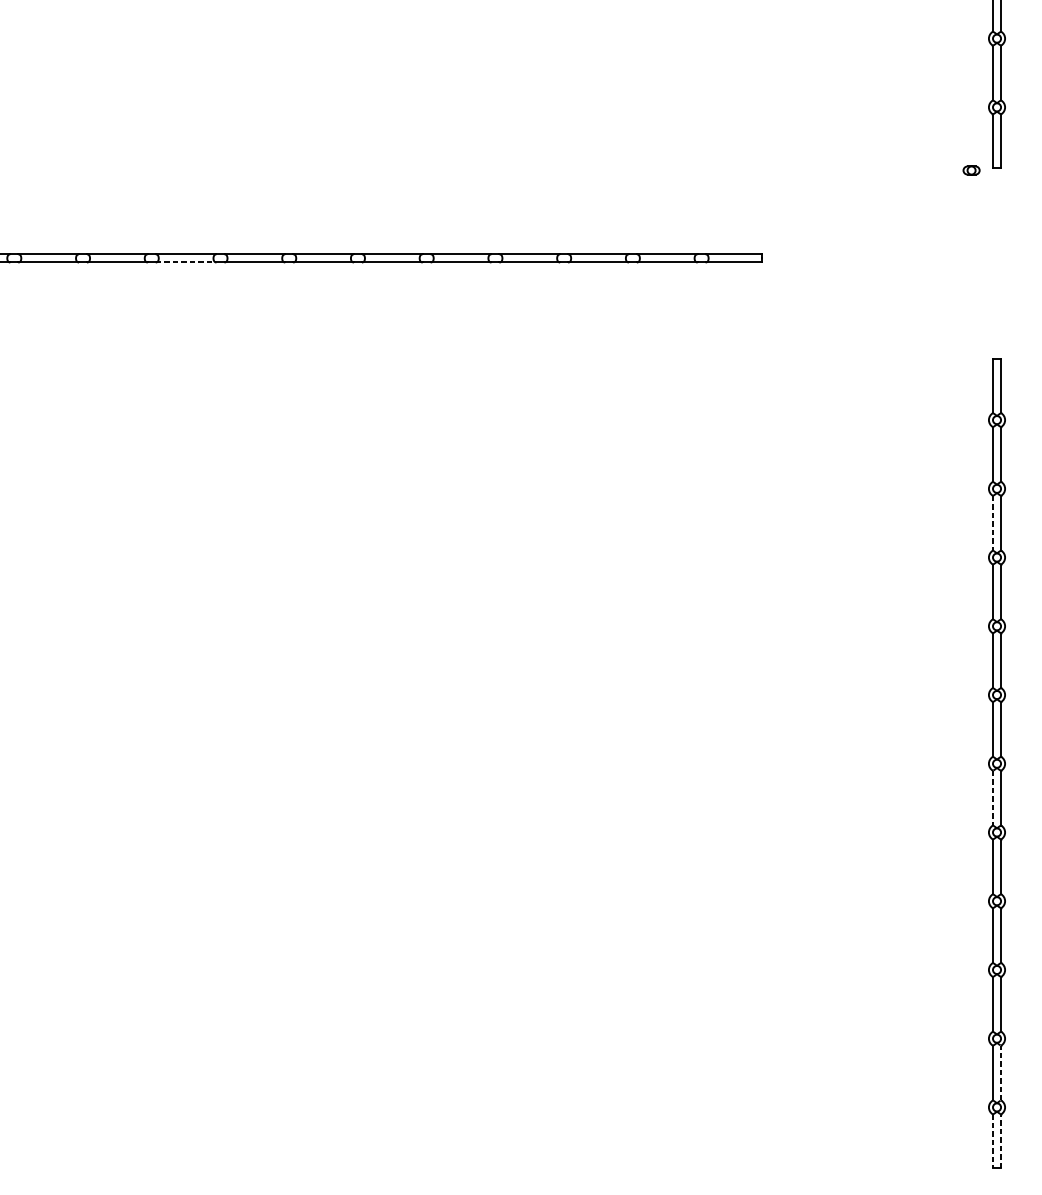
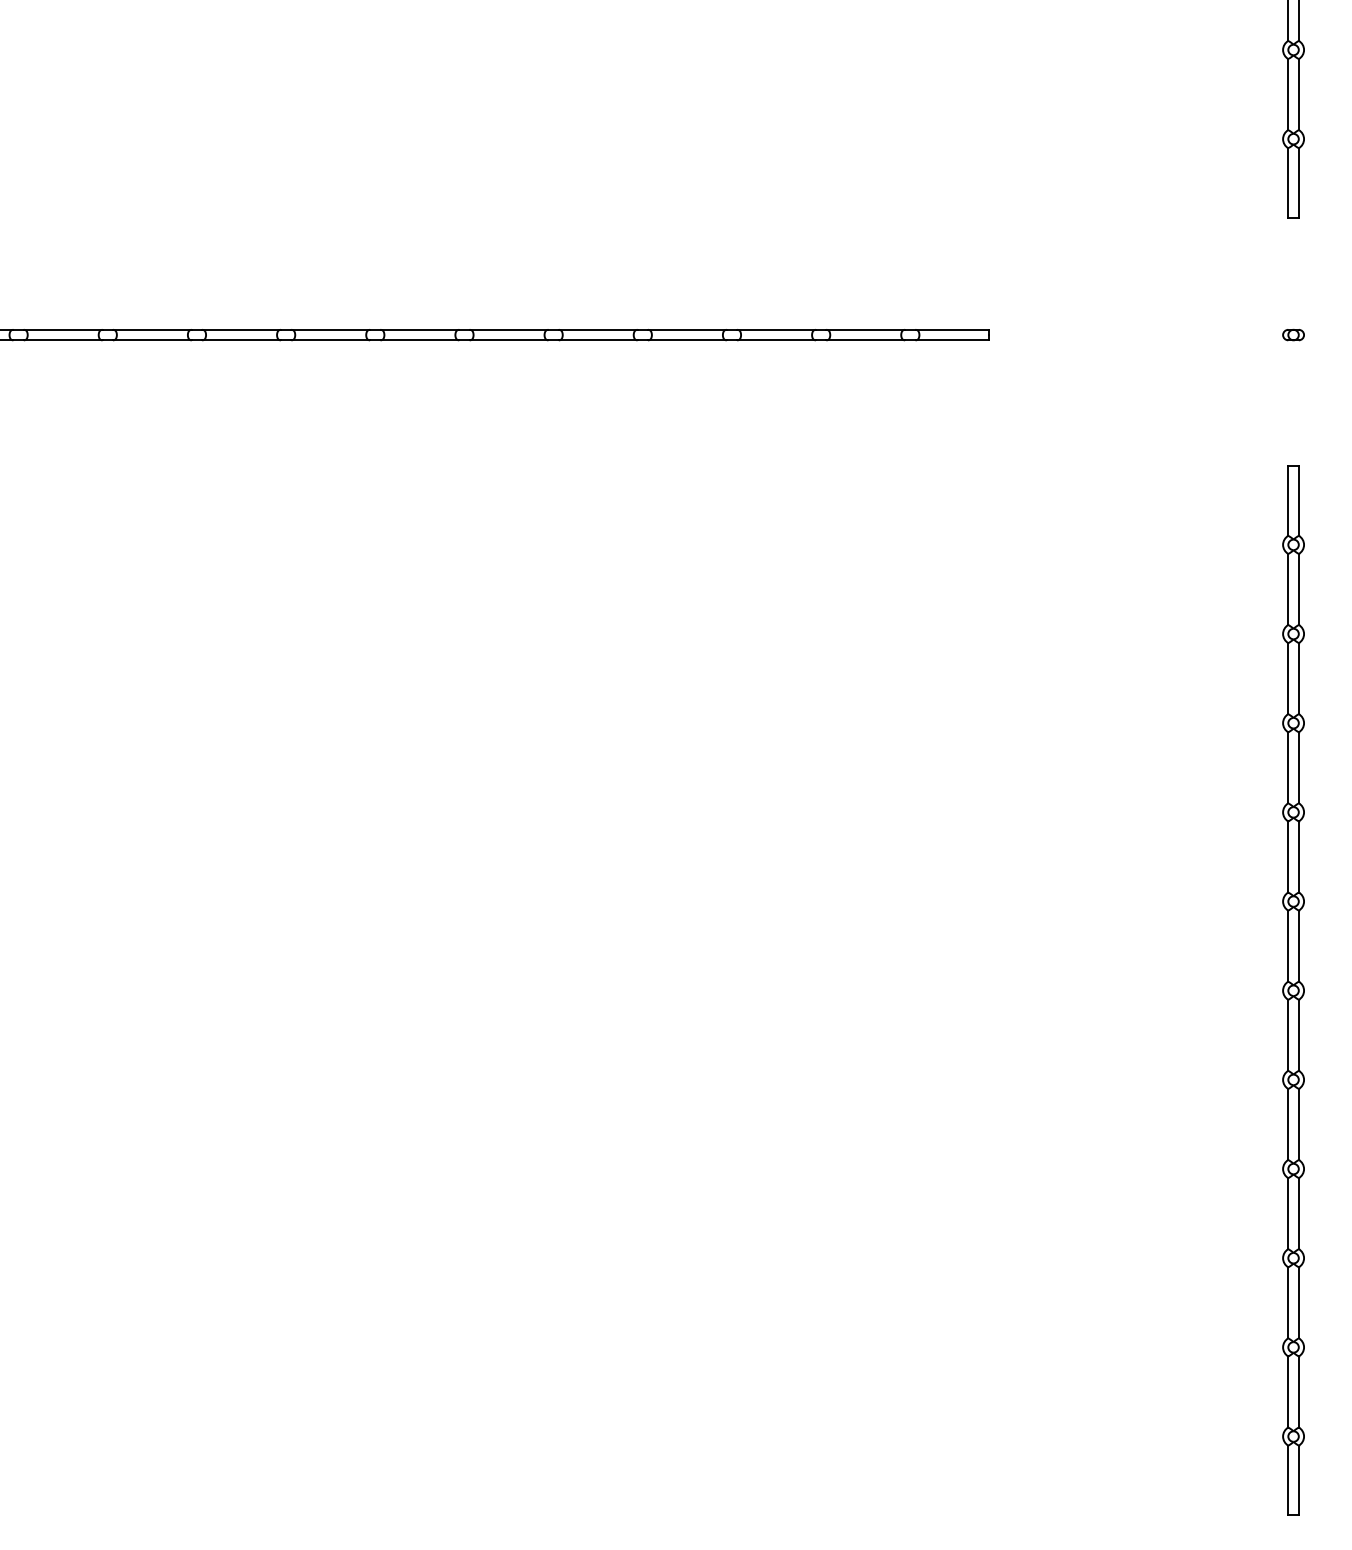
part: (971, 170) -> (1293, 335), moved
line: (186, 262) -> (242, 340), dashed -> solid
line: (993, 523) -> (1288, 678), dashed -> solid
line: (993, 798) -> (1288, 1035), dashed -> solid
line: (1000, 1073) -> (1298, 1392), dashed -> solid
line: (993, 1141) -> (1288, 1480), dashed -> solid
line: (1000, 1141) -> (1298, 1480), dashed -> solid

